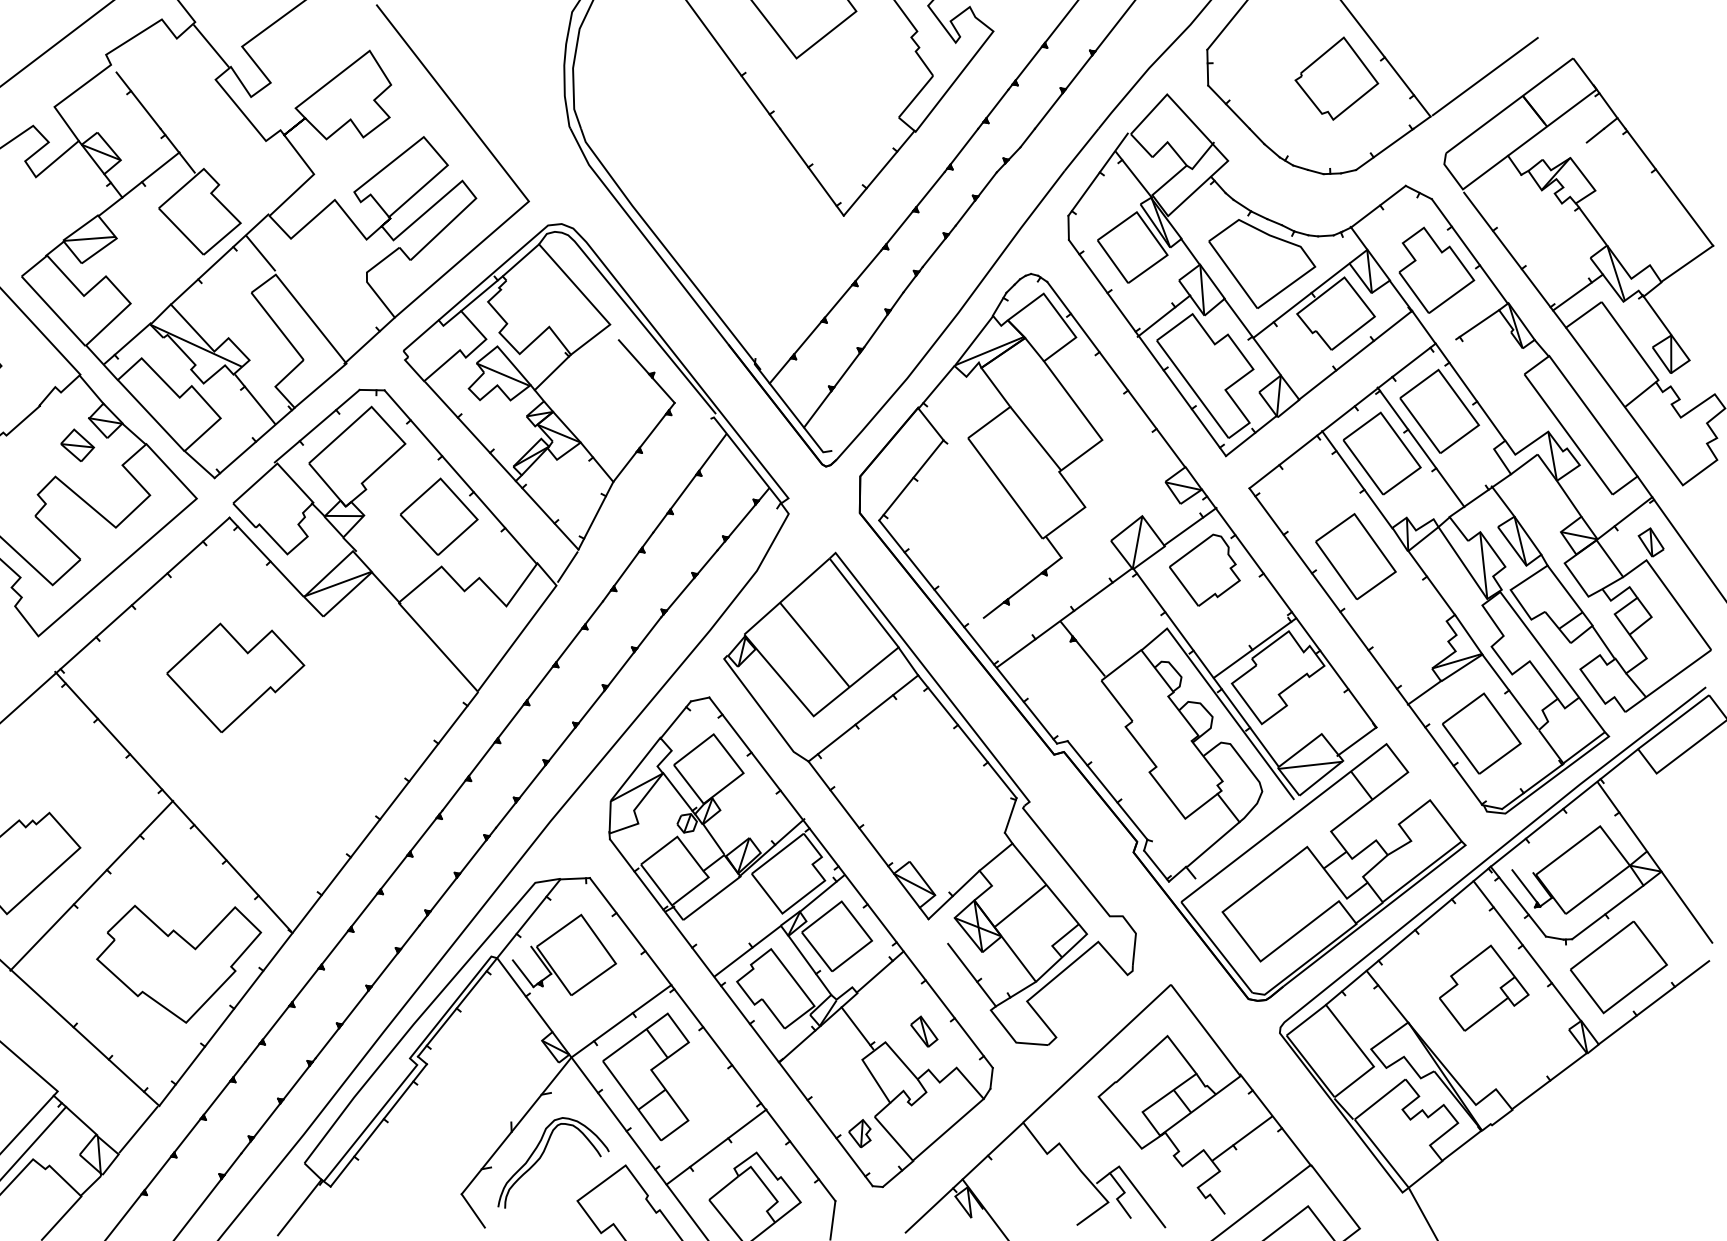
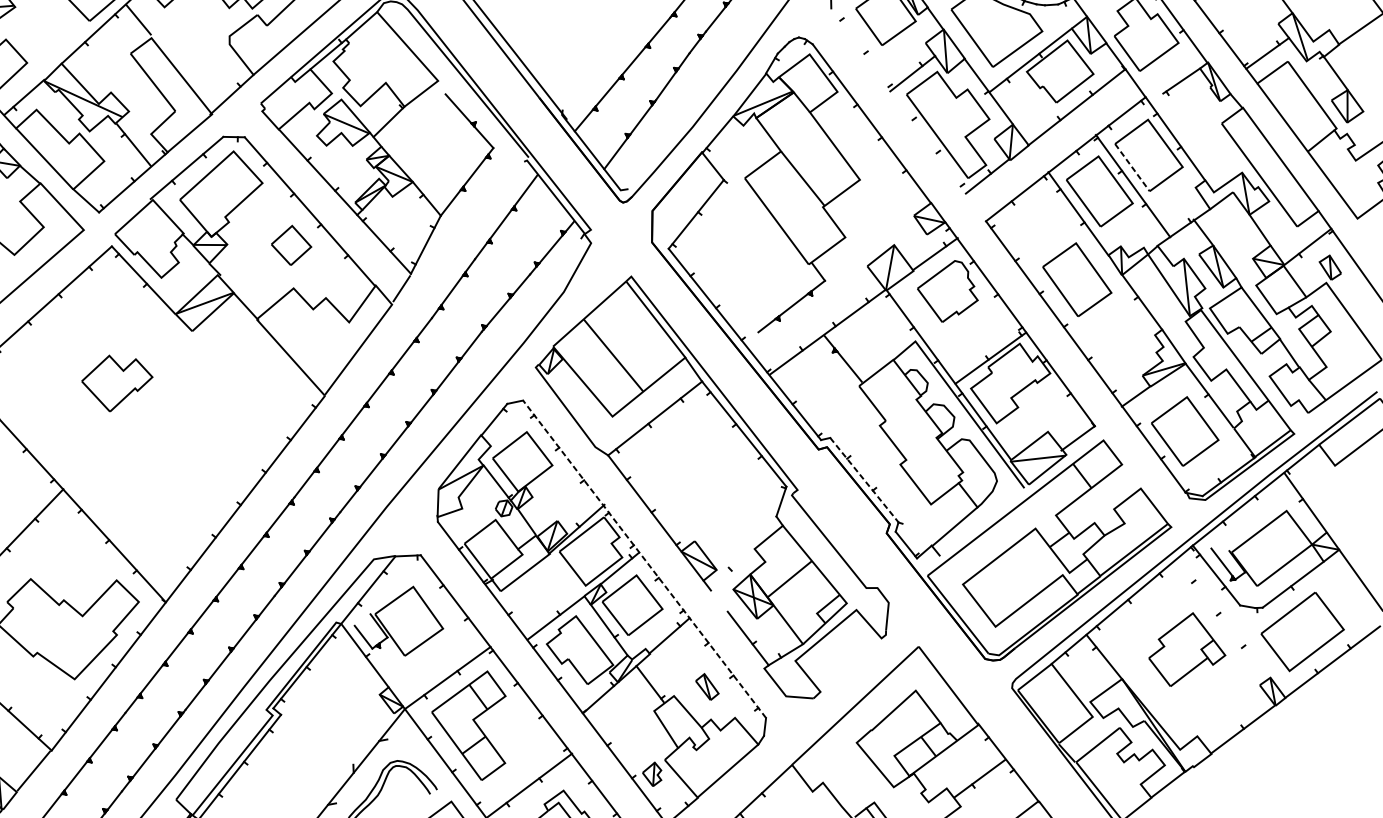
line: (1146, 348) -> (897, 101), removed
line: (1420, 426) -> (1132, 168), solid -> dashed
part: (438, 516) -> (290, 245), size x0.6
part: (235, 677) -> (116, 383), size x0.6
line: (1107, 790) -> (864, 480), solid -> dashed
line: (850, 882) -> (644, 559), solid -> dashed
line: (953, 894) -> (732, 569), removed
line: (1527, 951) -> (1224, 618), removed

